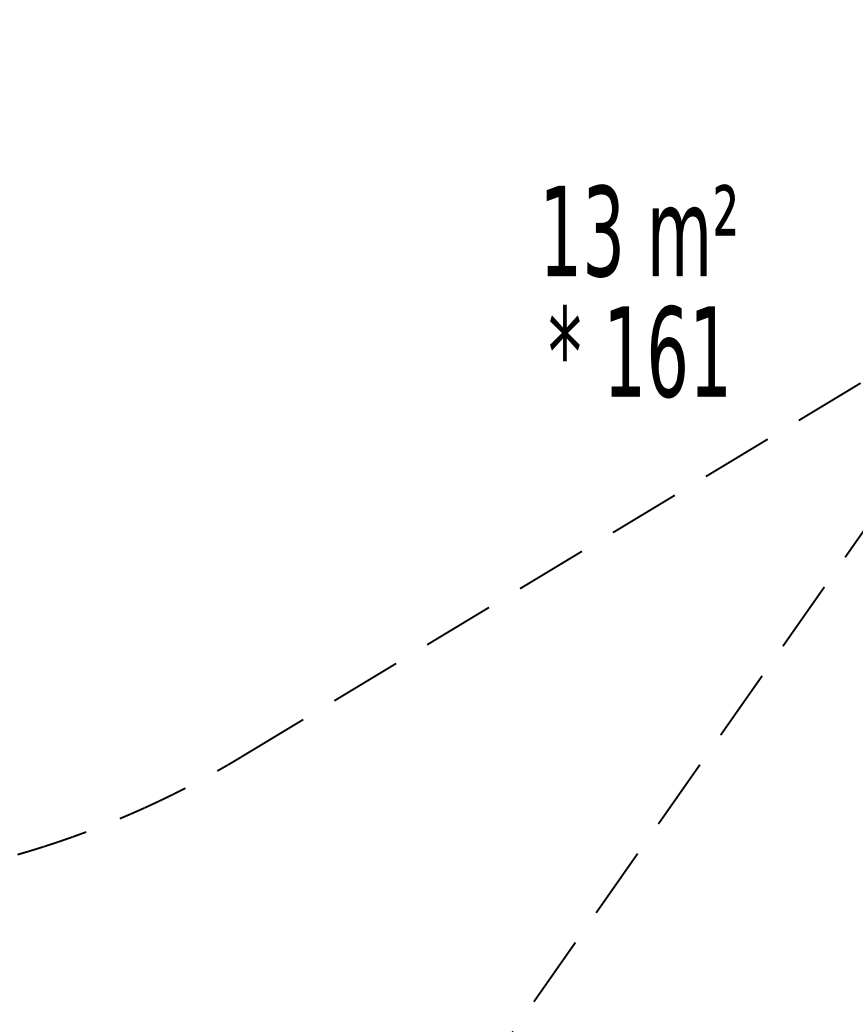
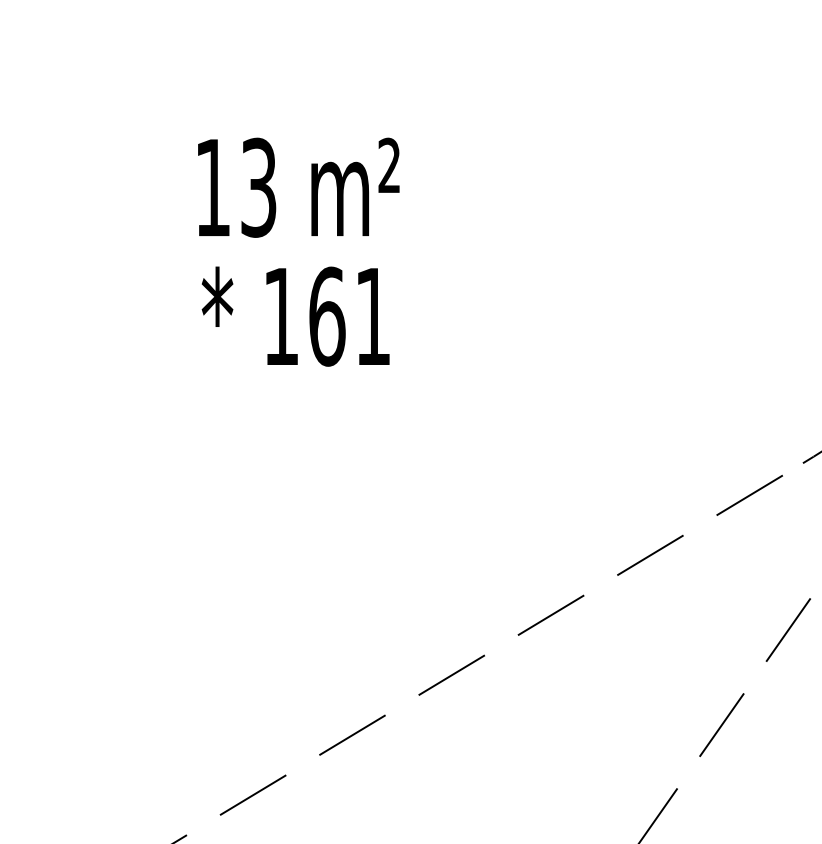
text: (640, 291) -> (298, 252), moved

